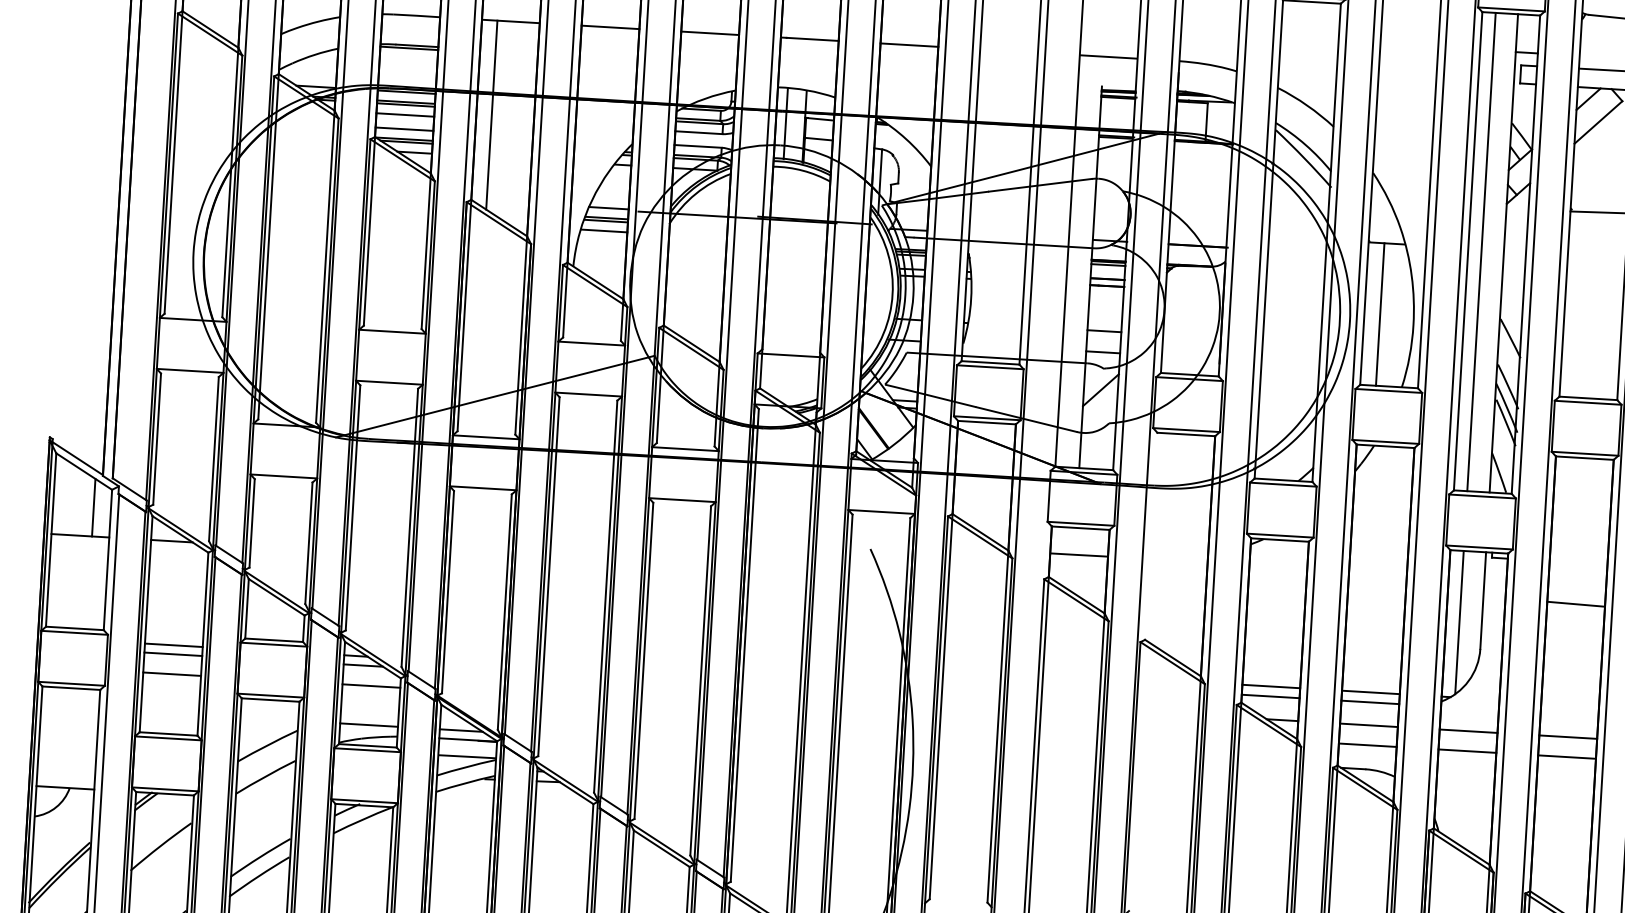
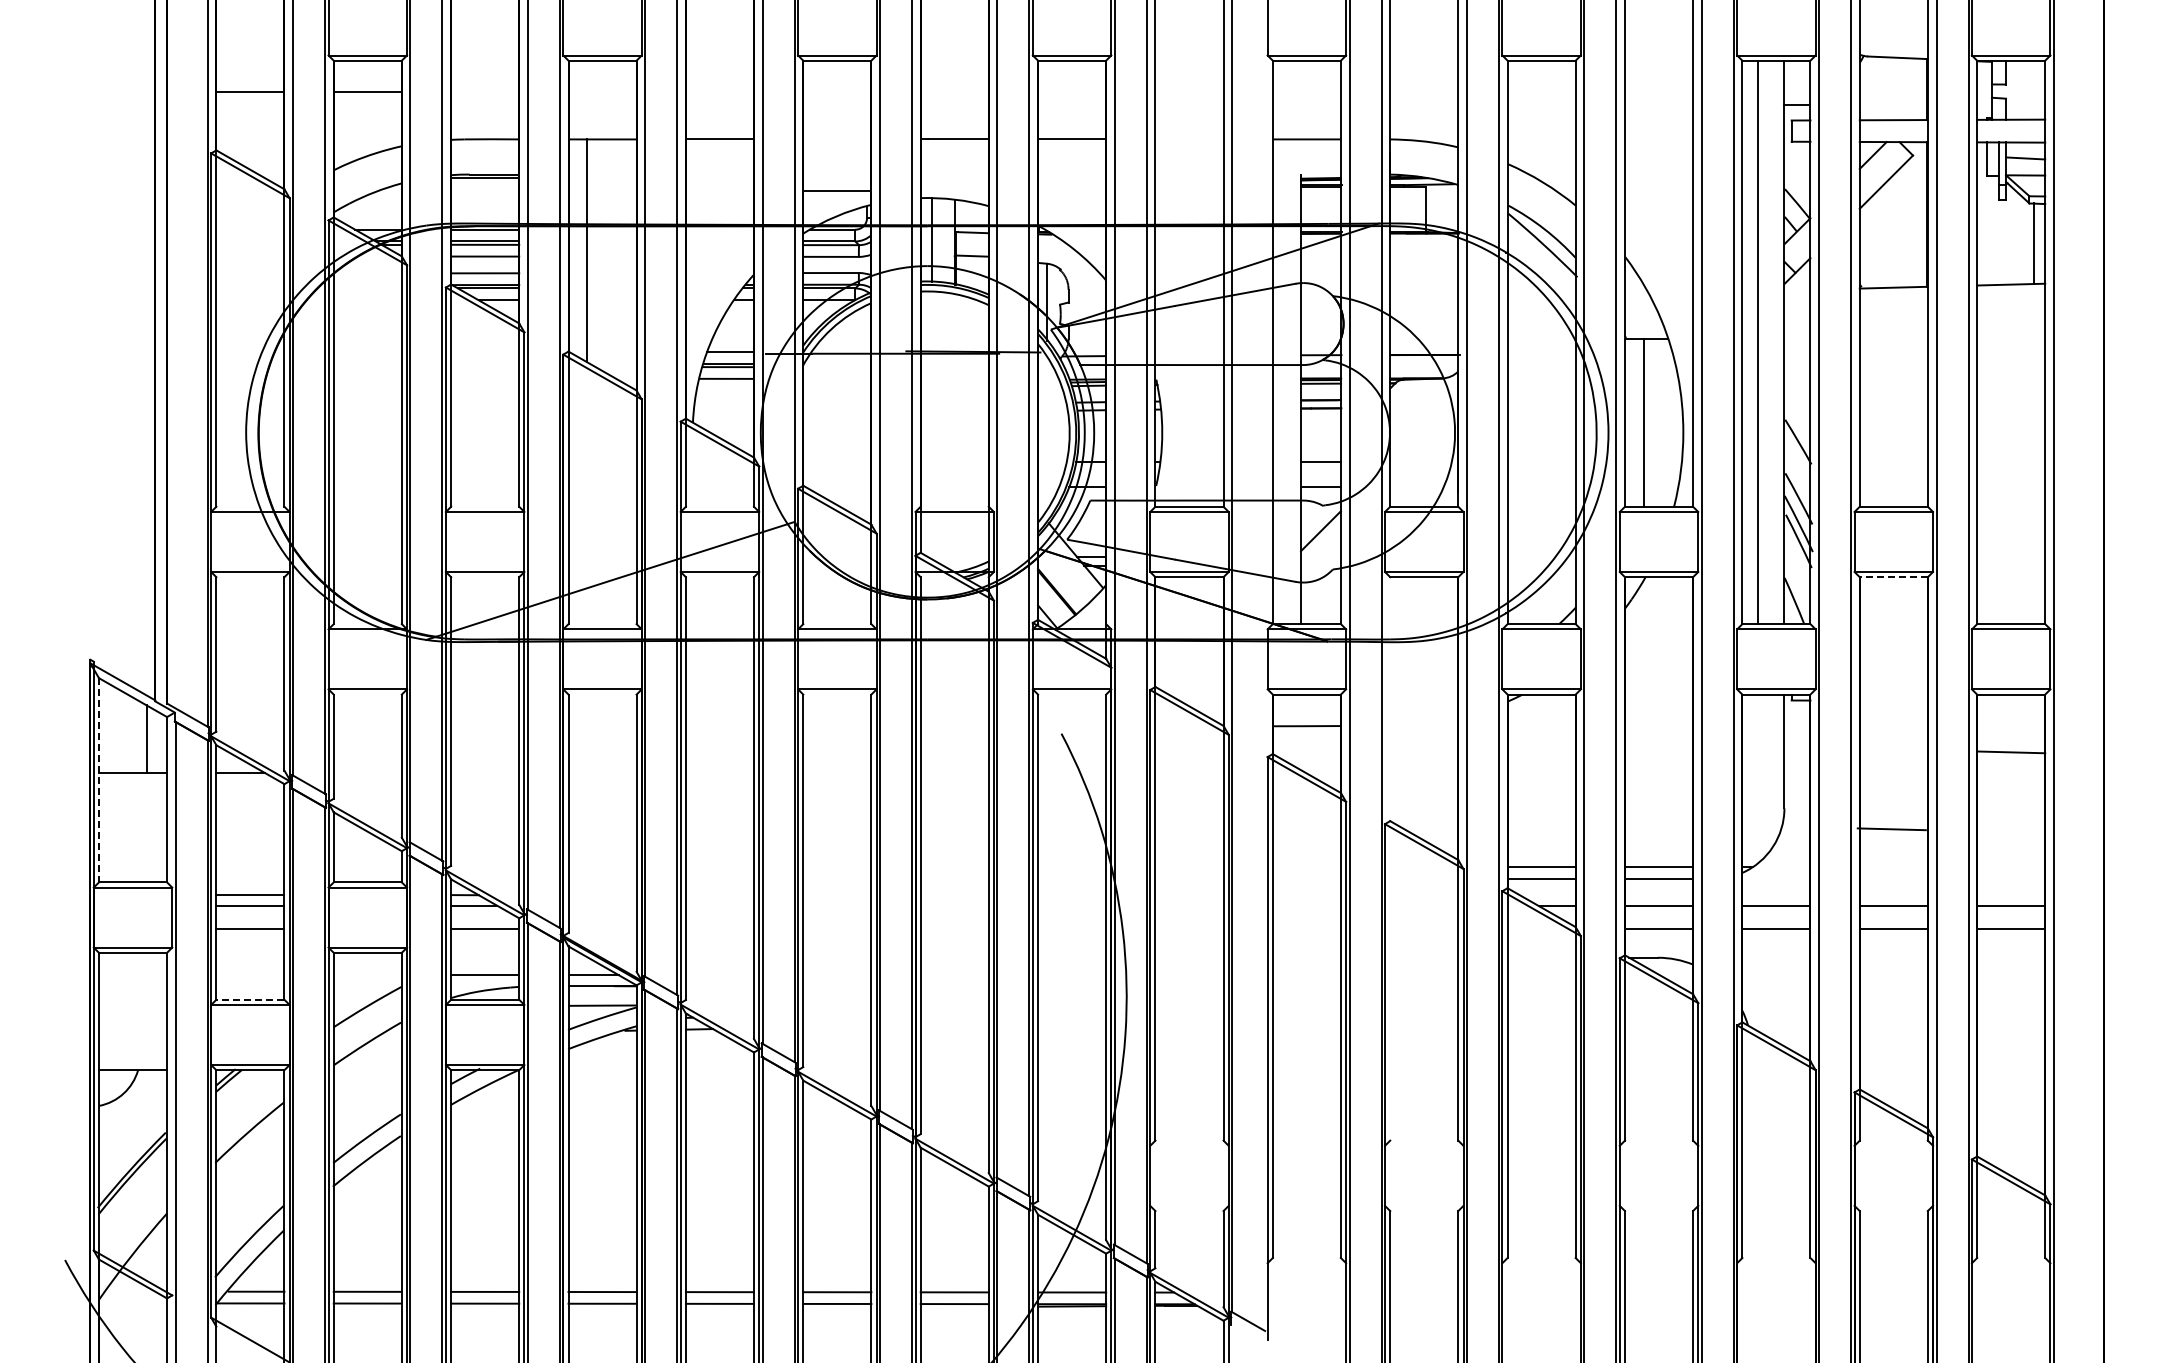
line: (710, 33) -> (837, 191), moved
line: (1584, 458) -> (1893, 577), solid -> dashed
line: (50, 540) -> (98, 780), solid -> dashed
line: (1575, 604) -> (1891, 829), moved
line: (1459, 622) -> (1758, 778), removed
line: (167, 733) -> (249, 999), solid -> dashed

